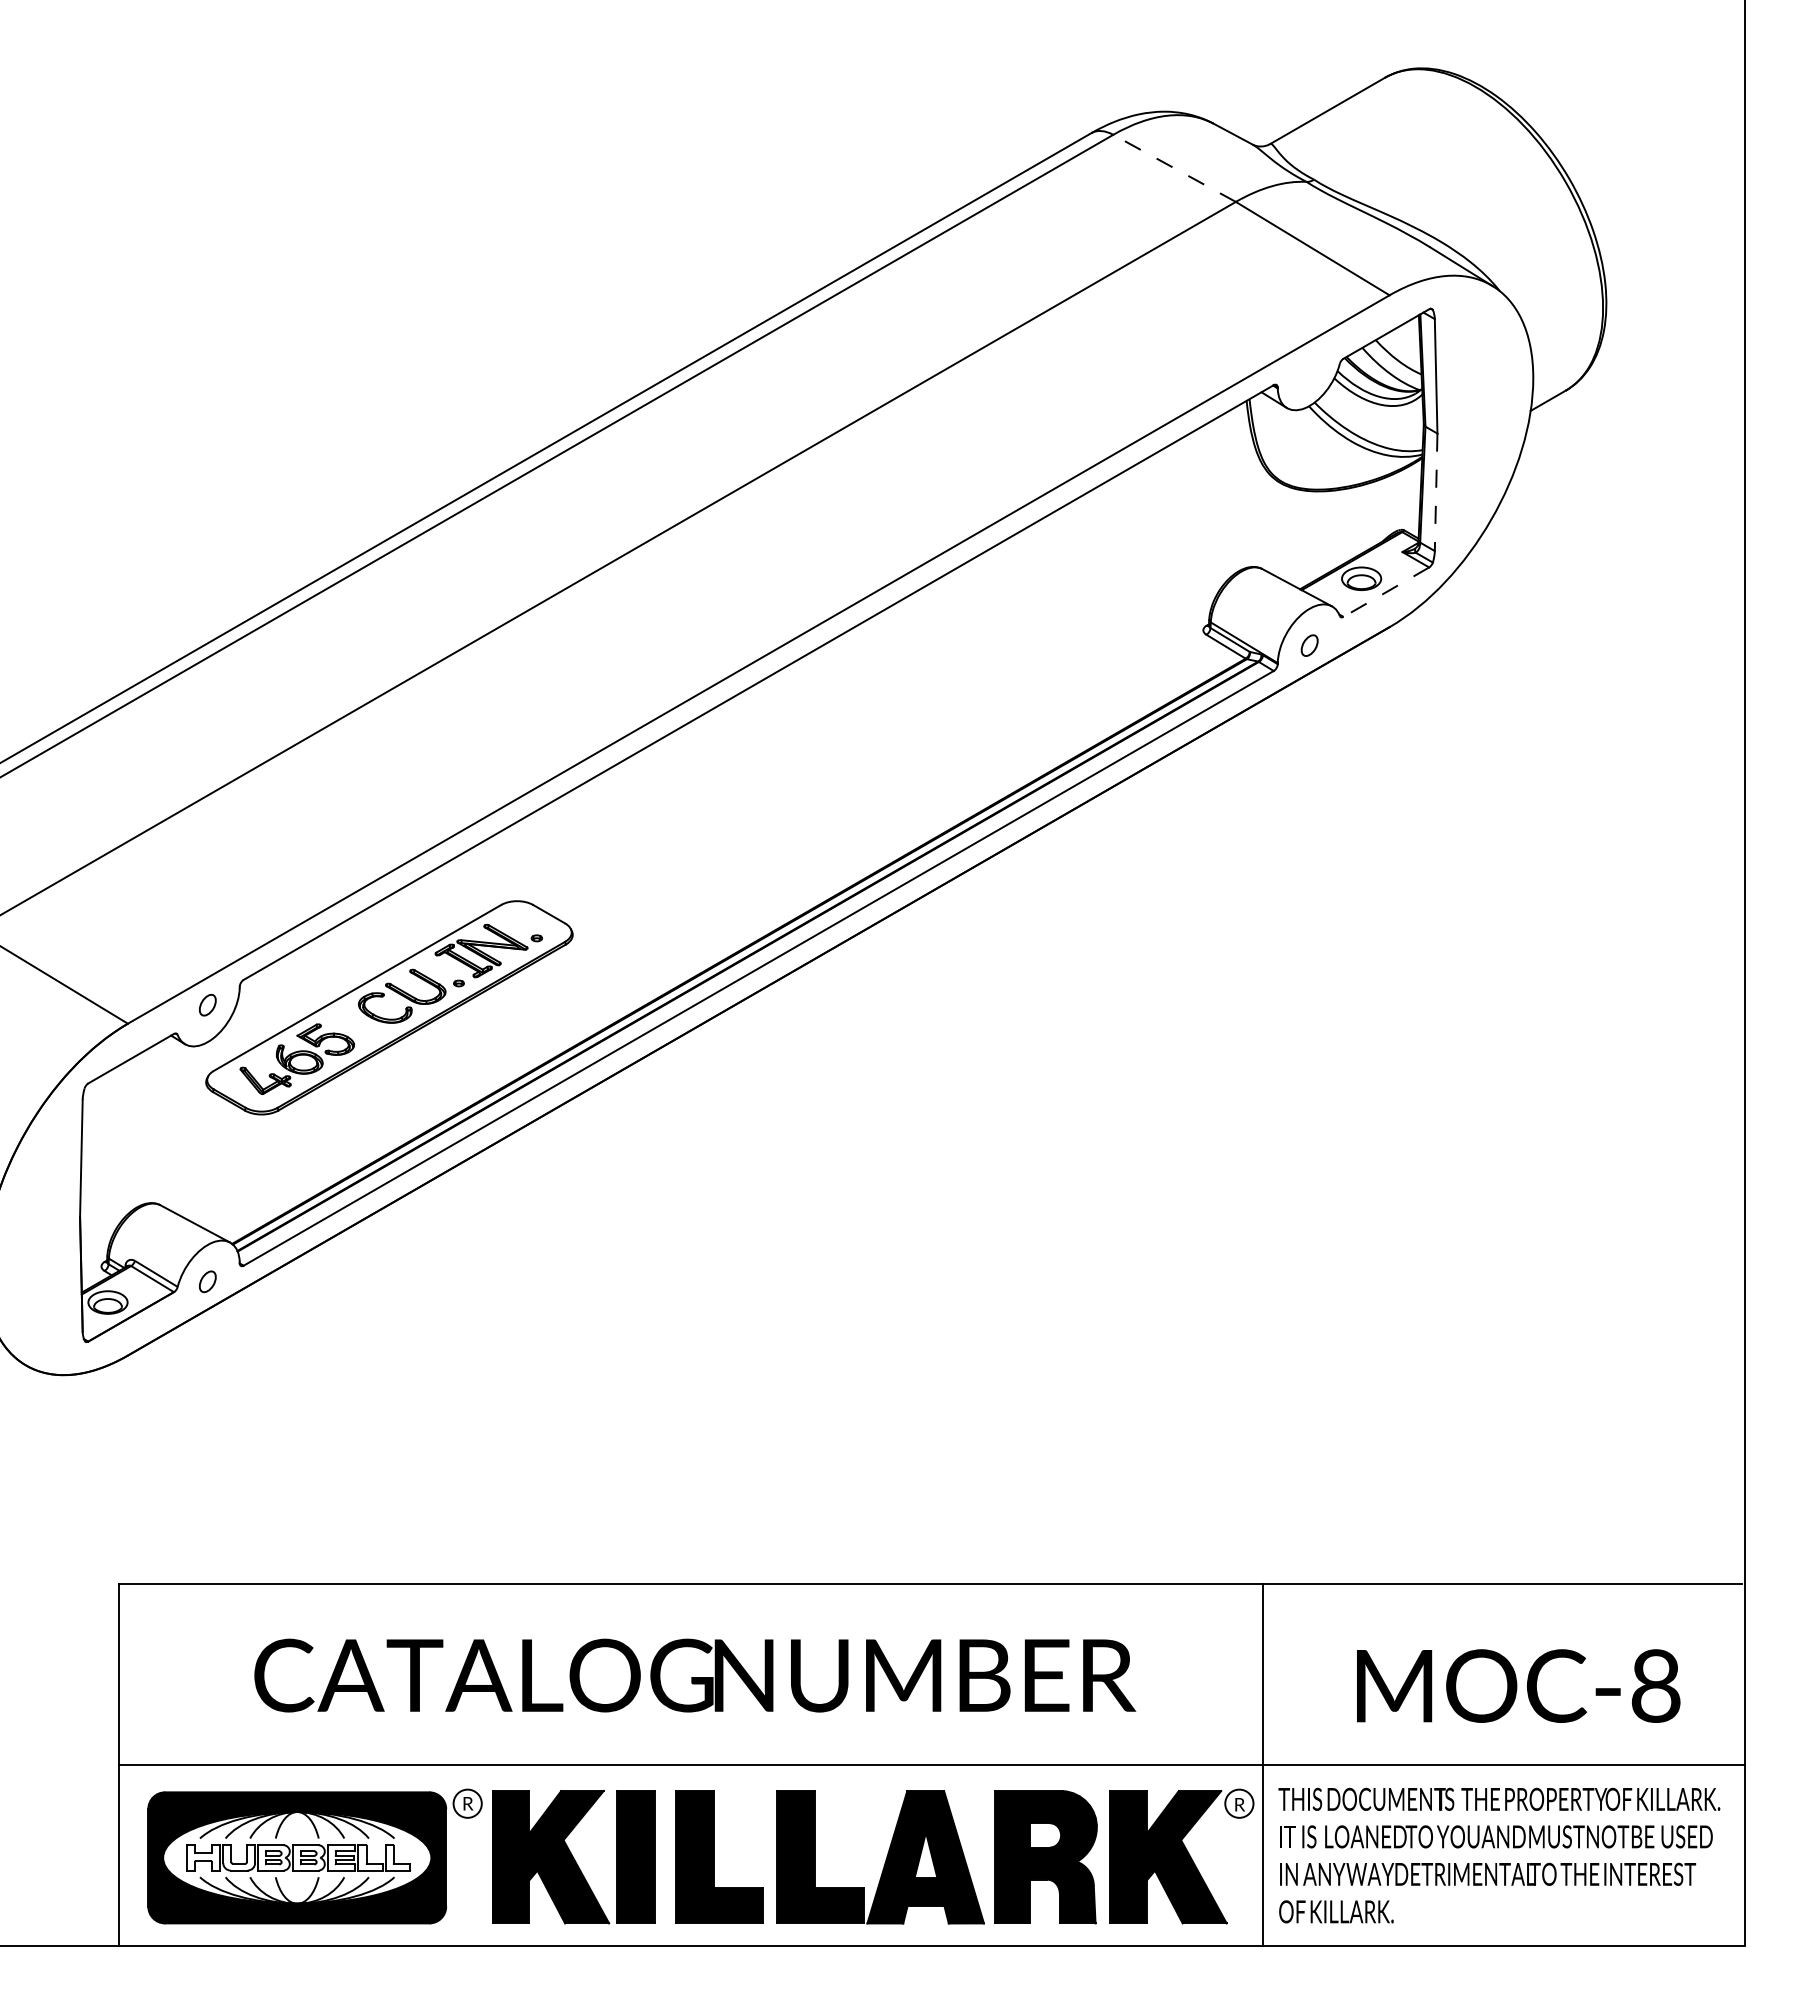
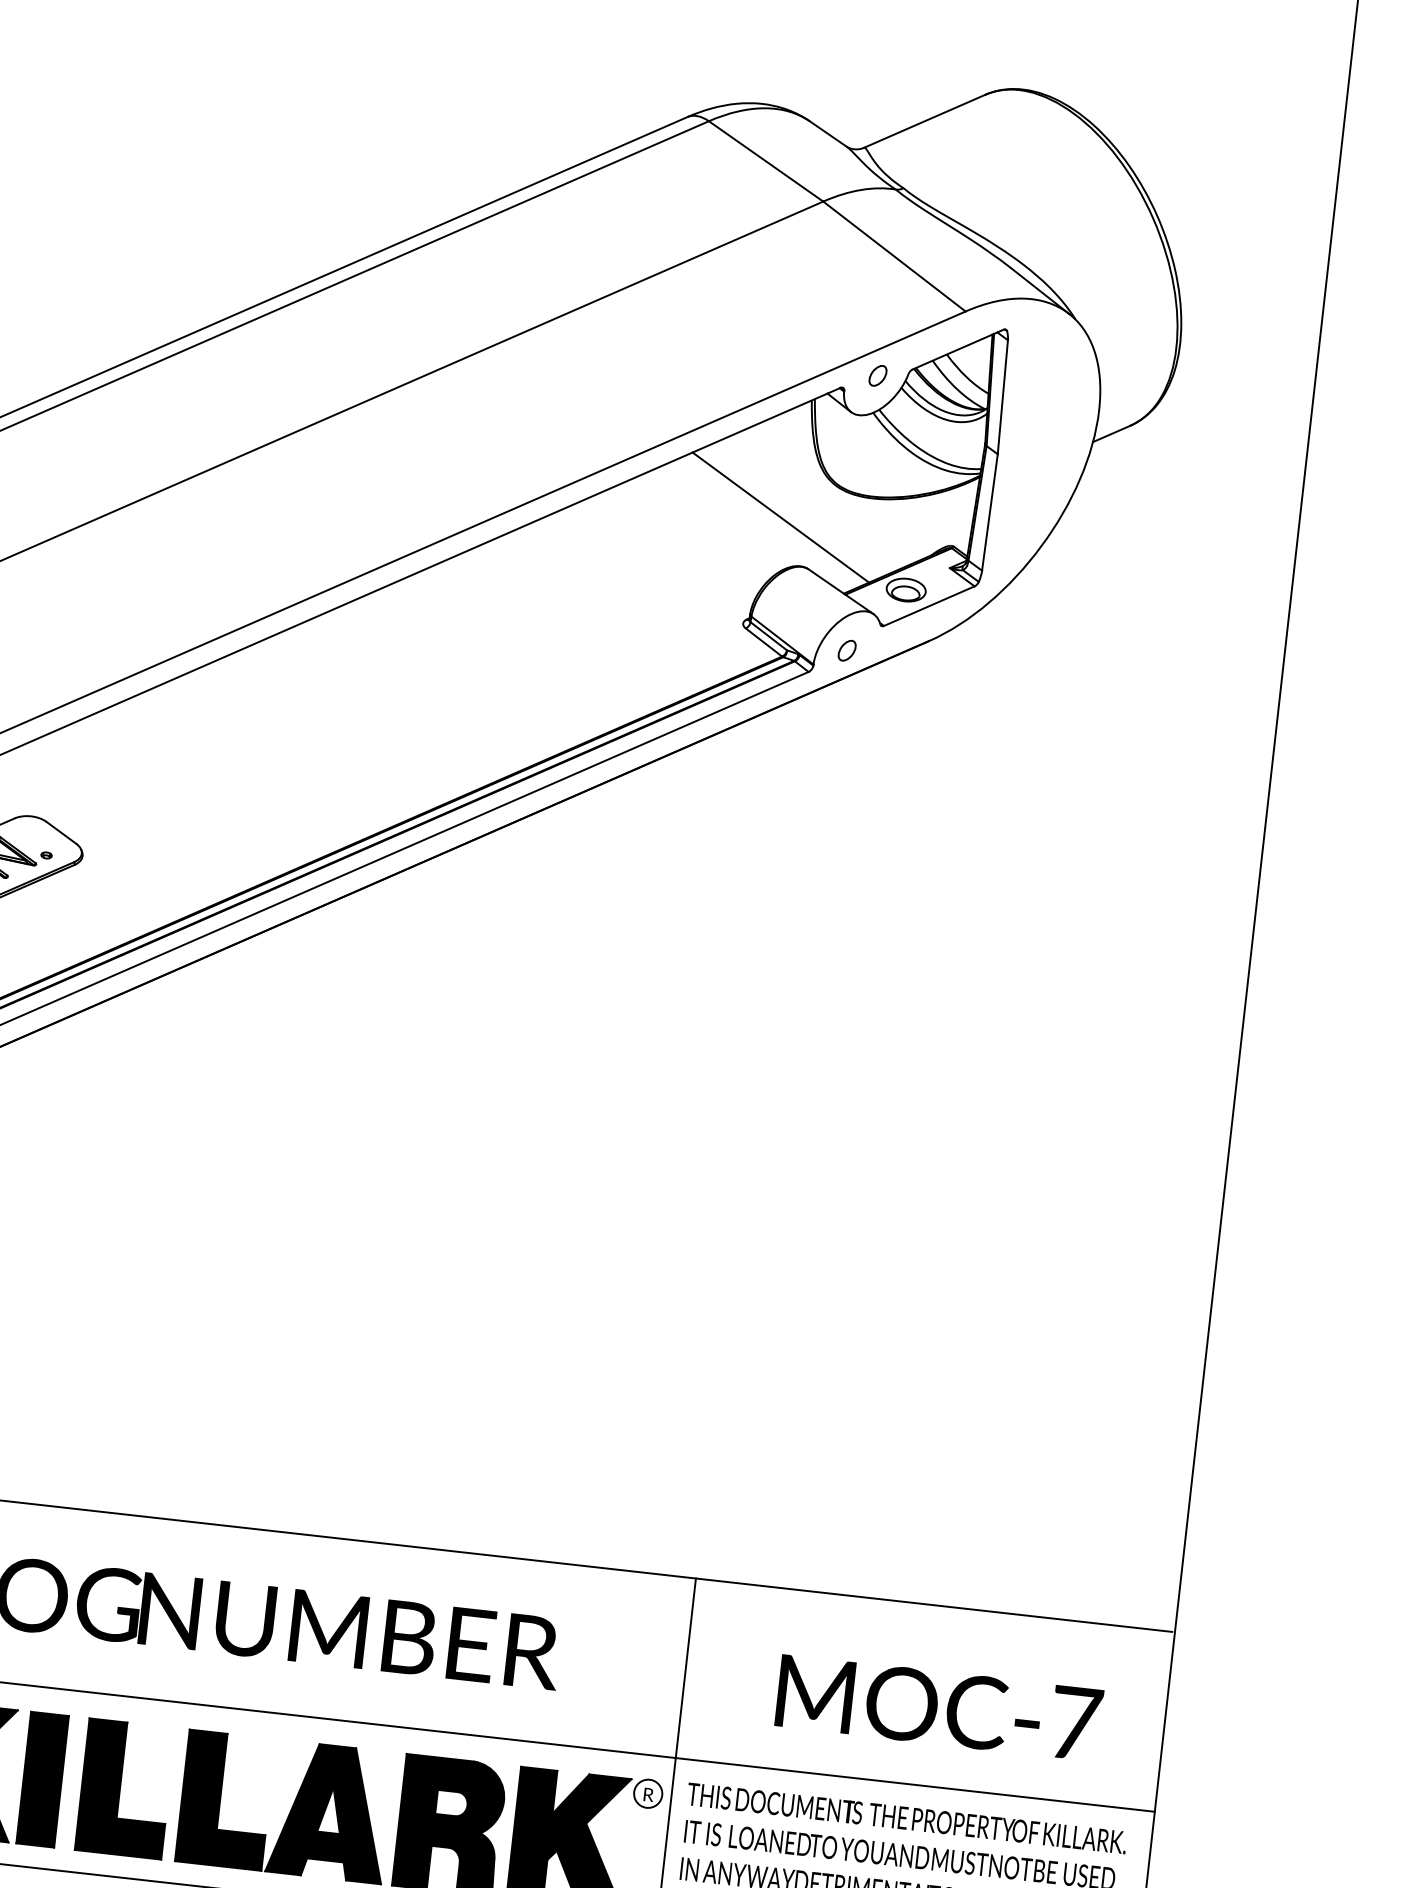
line: (1174, 168) -> (766, 161), dashed -> solid
part: (1309, 368) -> (877, 375), added
line: (1436, 492) -> (990, 512), dashed -> solid
line: (1228, 520) -> (780, 517), added
line: (1385, 592) -> (928, 606), dashed -> solid
text: (1656, 1685) -> (1075, 1722), MOC-8 -> MOC-7

